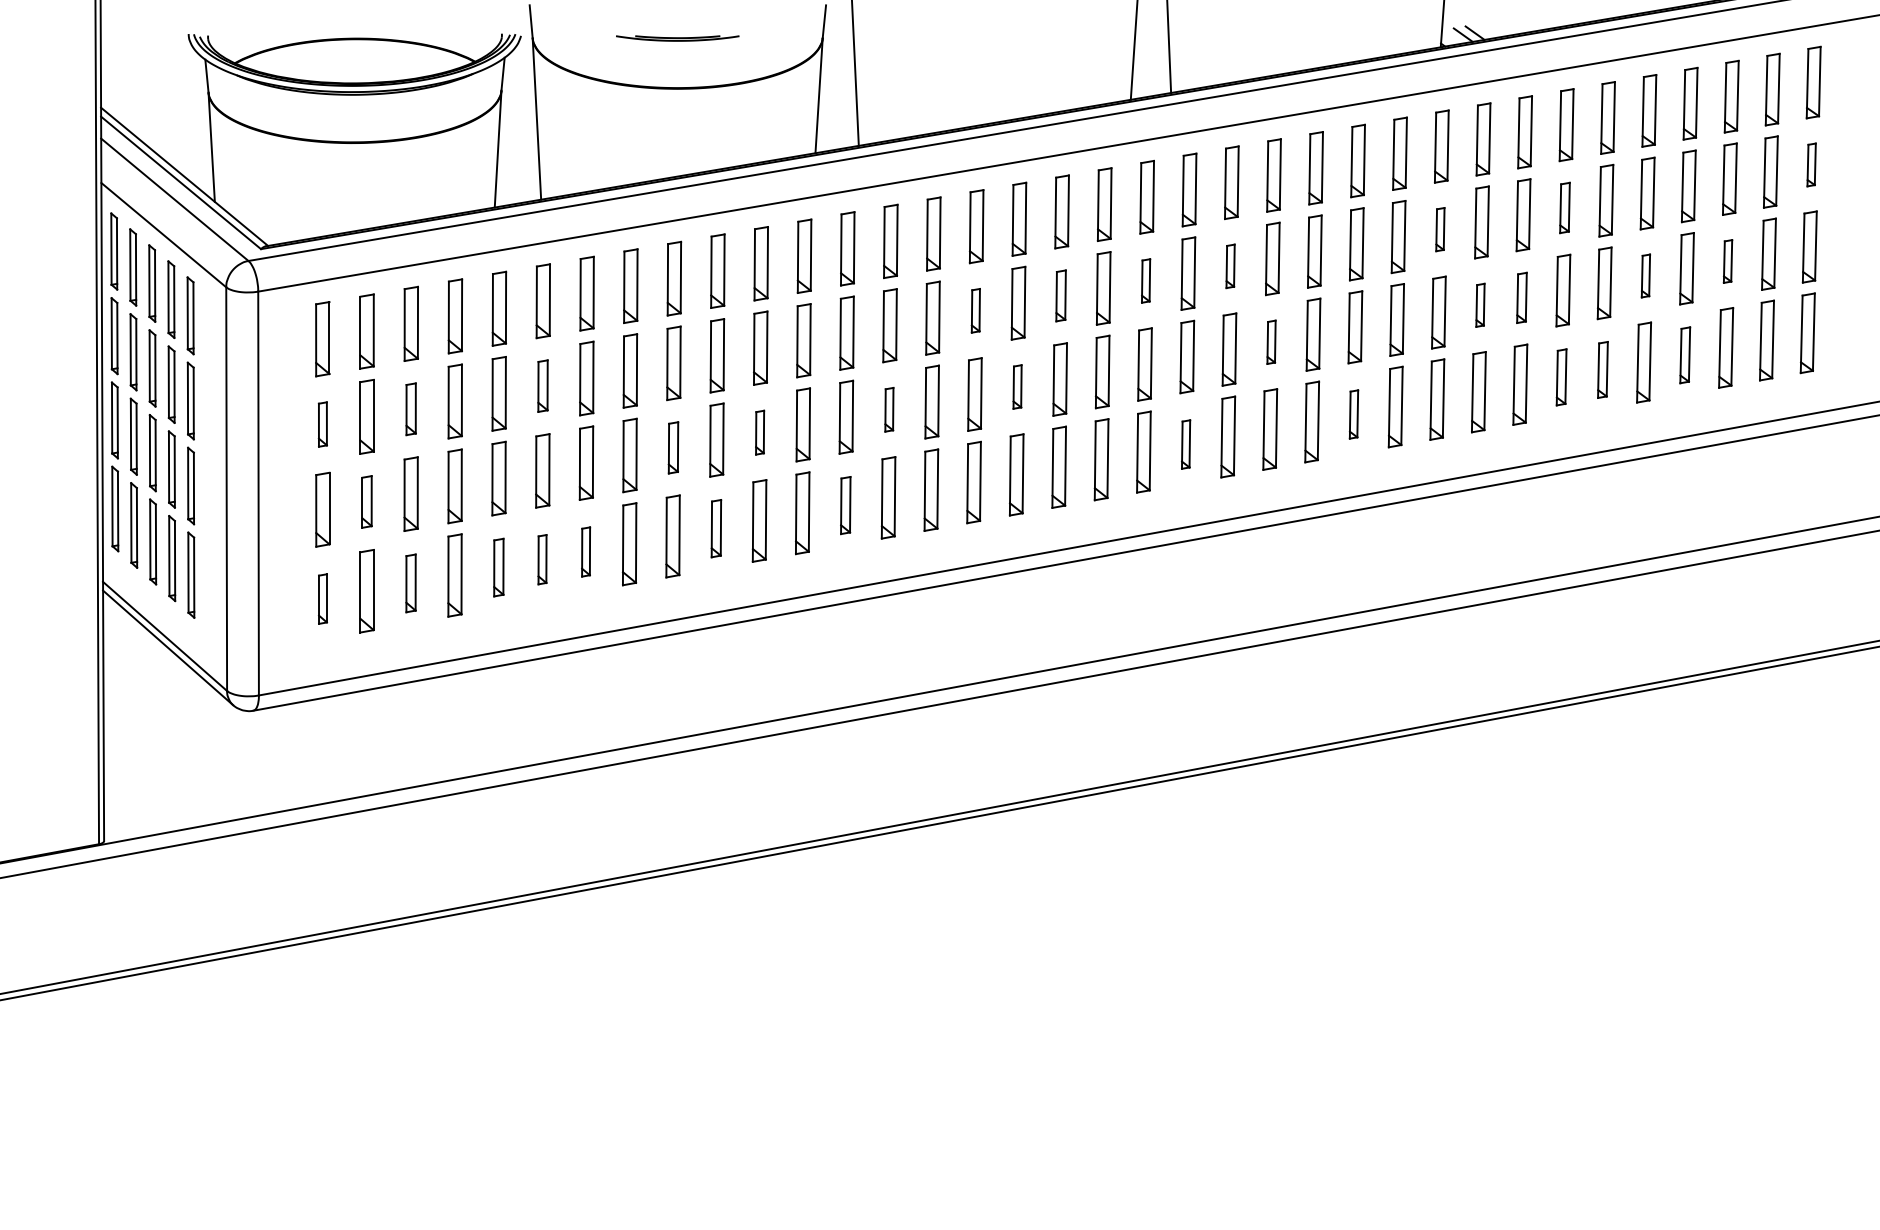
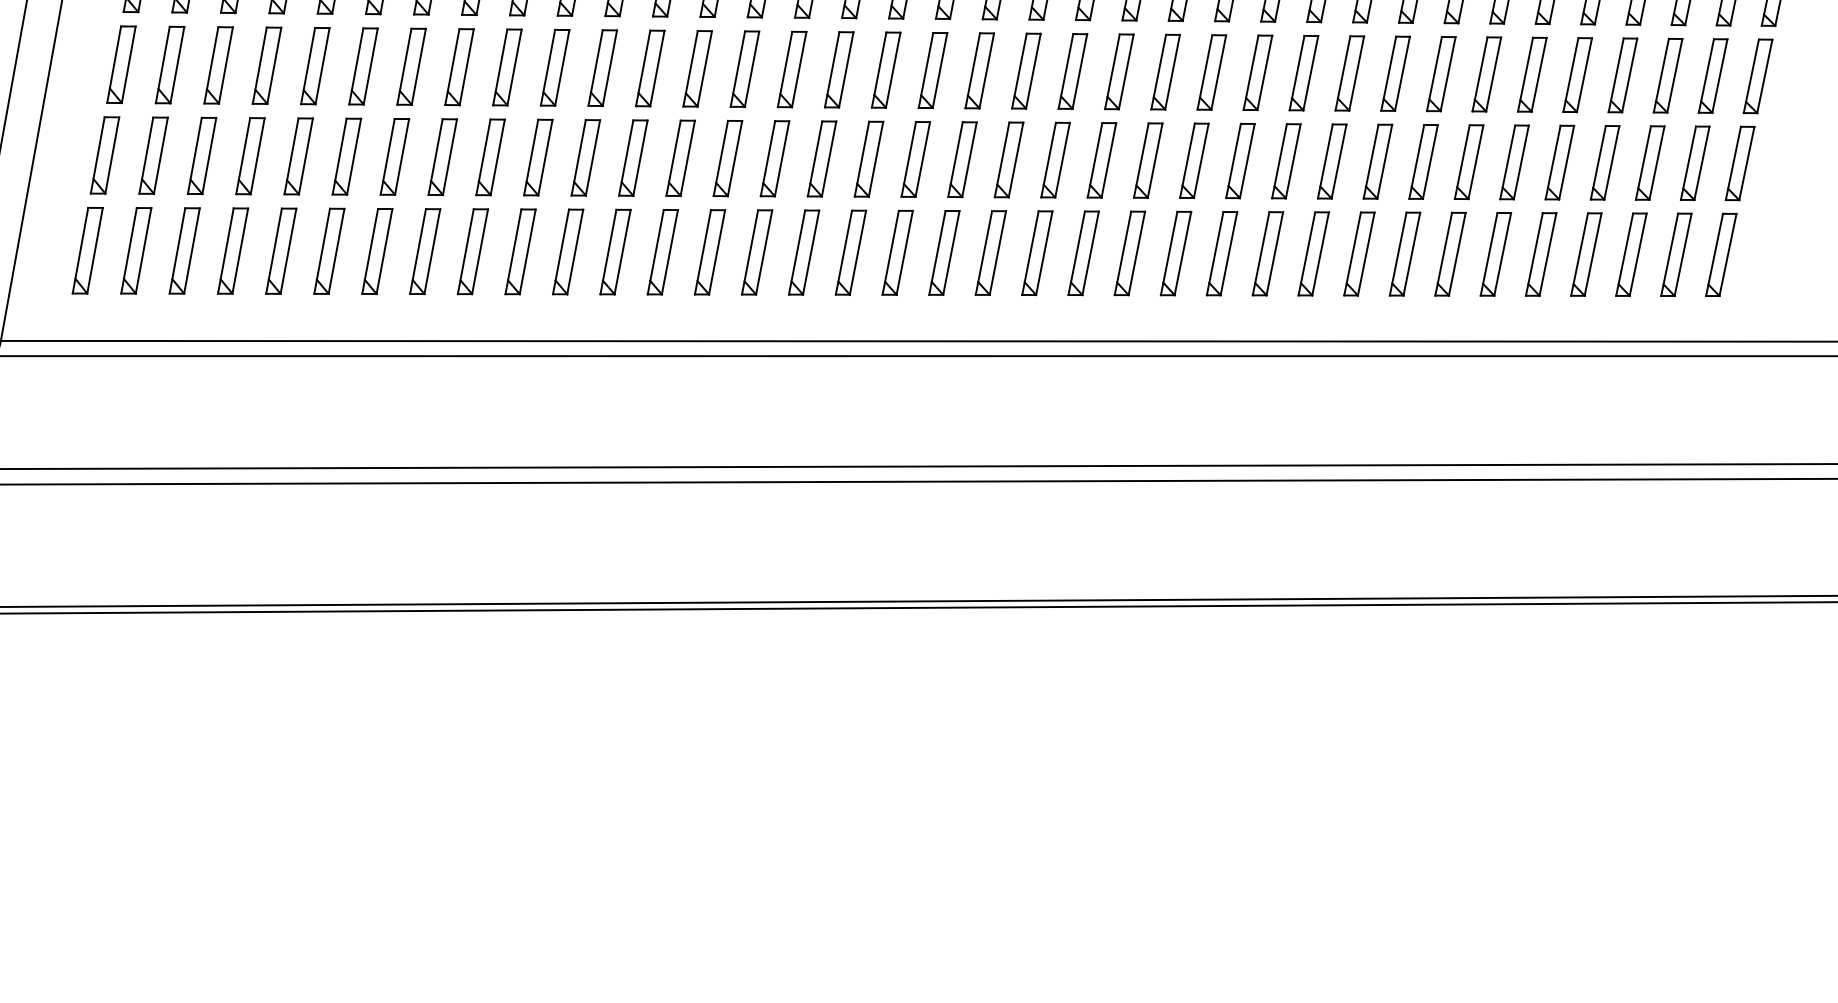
part: (1811, 164) -> (1757, 75), size x1.67
part: (1564, 207) -> (1486, 73), size x1.43
part: (1440, 229) -> (1350, 73), size x1.67
part: (1727, 261) -> (1649, 162), size x1.67
part: (1230, 266) -> (1119, 72), size x1.67
part: (1645, 275) -> (1559, 161), size x1.67
part: (1145, 280) -> (1025, 70), size x1.67
part: (1060, 295) -> (932, 70), size x1.43
part: (1521, 297) -> (1423, 161), size x1.43
part: (1480, 305) -> (1377, 161), size x1.67
part: (975, 310) -> (838, 69), size x1.67
part: (1271, 342) -> (1148, 160), size x1.67
part: (1685, 355) -> (1586, 254), size x1.43
part: (1602, 369) -> (1495, 253), size x1.43
part: (1561, 377) -> (1450, 254), size x1.43
part: (542, 385) -> (363, 65), size x1.43
part: (1017, 386) -> (868, 158), size x1.67
part: (410, 409) -> (217, 65), size x1.43
part: (889, 409) -> (728, 158), size x1.67
part: (1353, 414) -> (1221, 253), size x1.67
part: (322, 424) -> (121, 64), size x1.67
part: (759, 432) -> (585, 157), size x1.67
part: (1185, 444) -> (1036, 252), size x1.67
part: (673, 447) -> (490, 157), size x1.43
part: (366, 501) -> (153, 155), size x1.43
part: (845, 505) -> (662, 252), size x1.43
part: (716, 528) -> (520, 251), size x1.43
part: (585, 551) -> (376, 250), size x1.67
part: (542, 559) -> (329, 250), size x1.67
part: (498, 567) -> (280, 251), size x1.43
part: (410, 583) -> (184, 251), size x1.43
part: (322, 598) -> (87, 249), size x1.67

